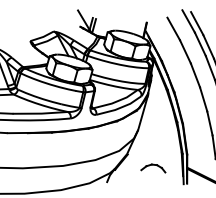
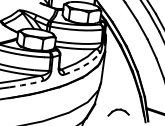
line: (120, 107) -> (83, 65), solid -> dashed
line: (50, 119) -> (26, 84), solid -> dashed

